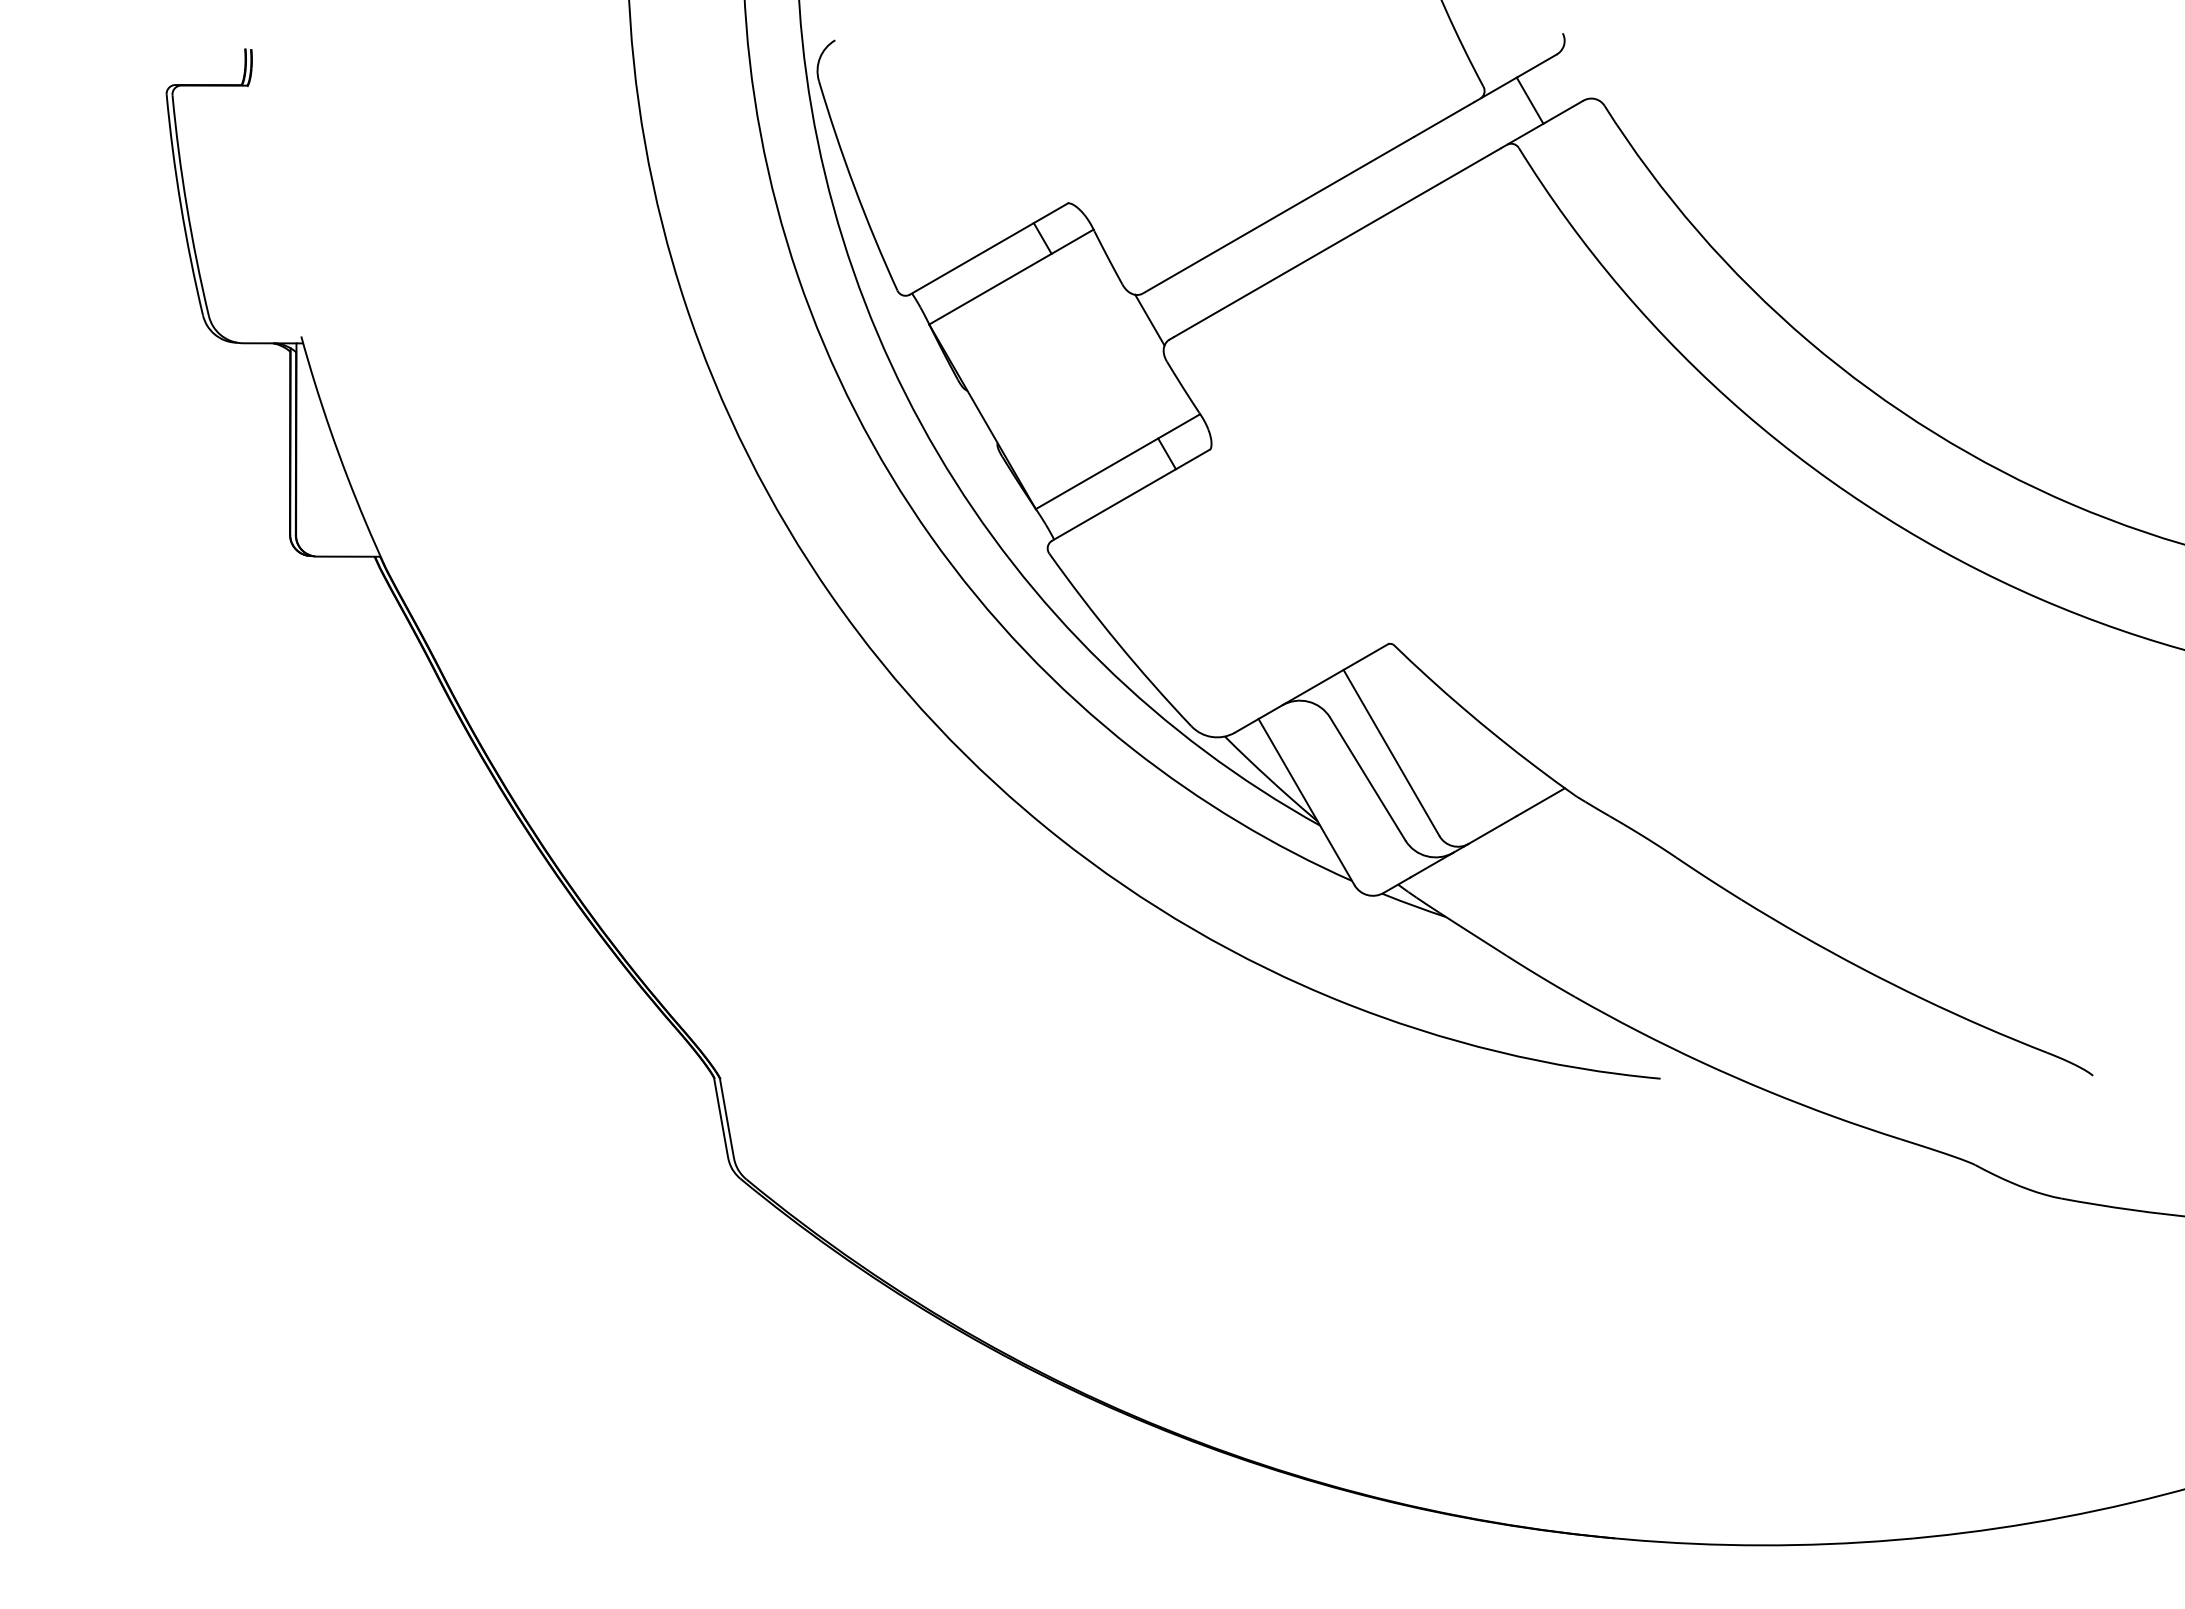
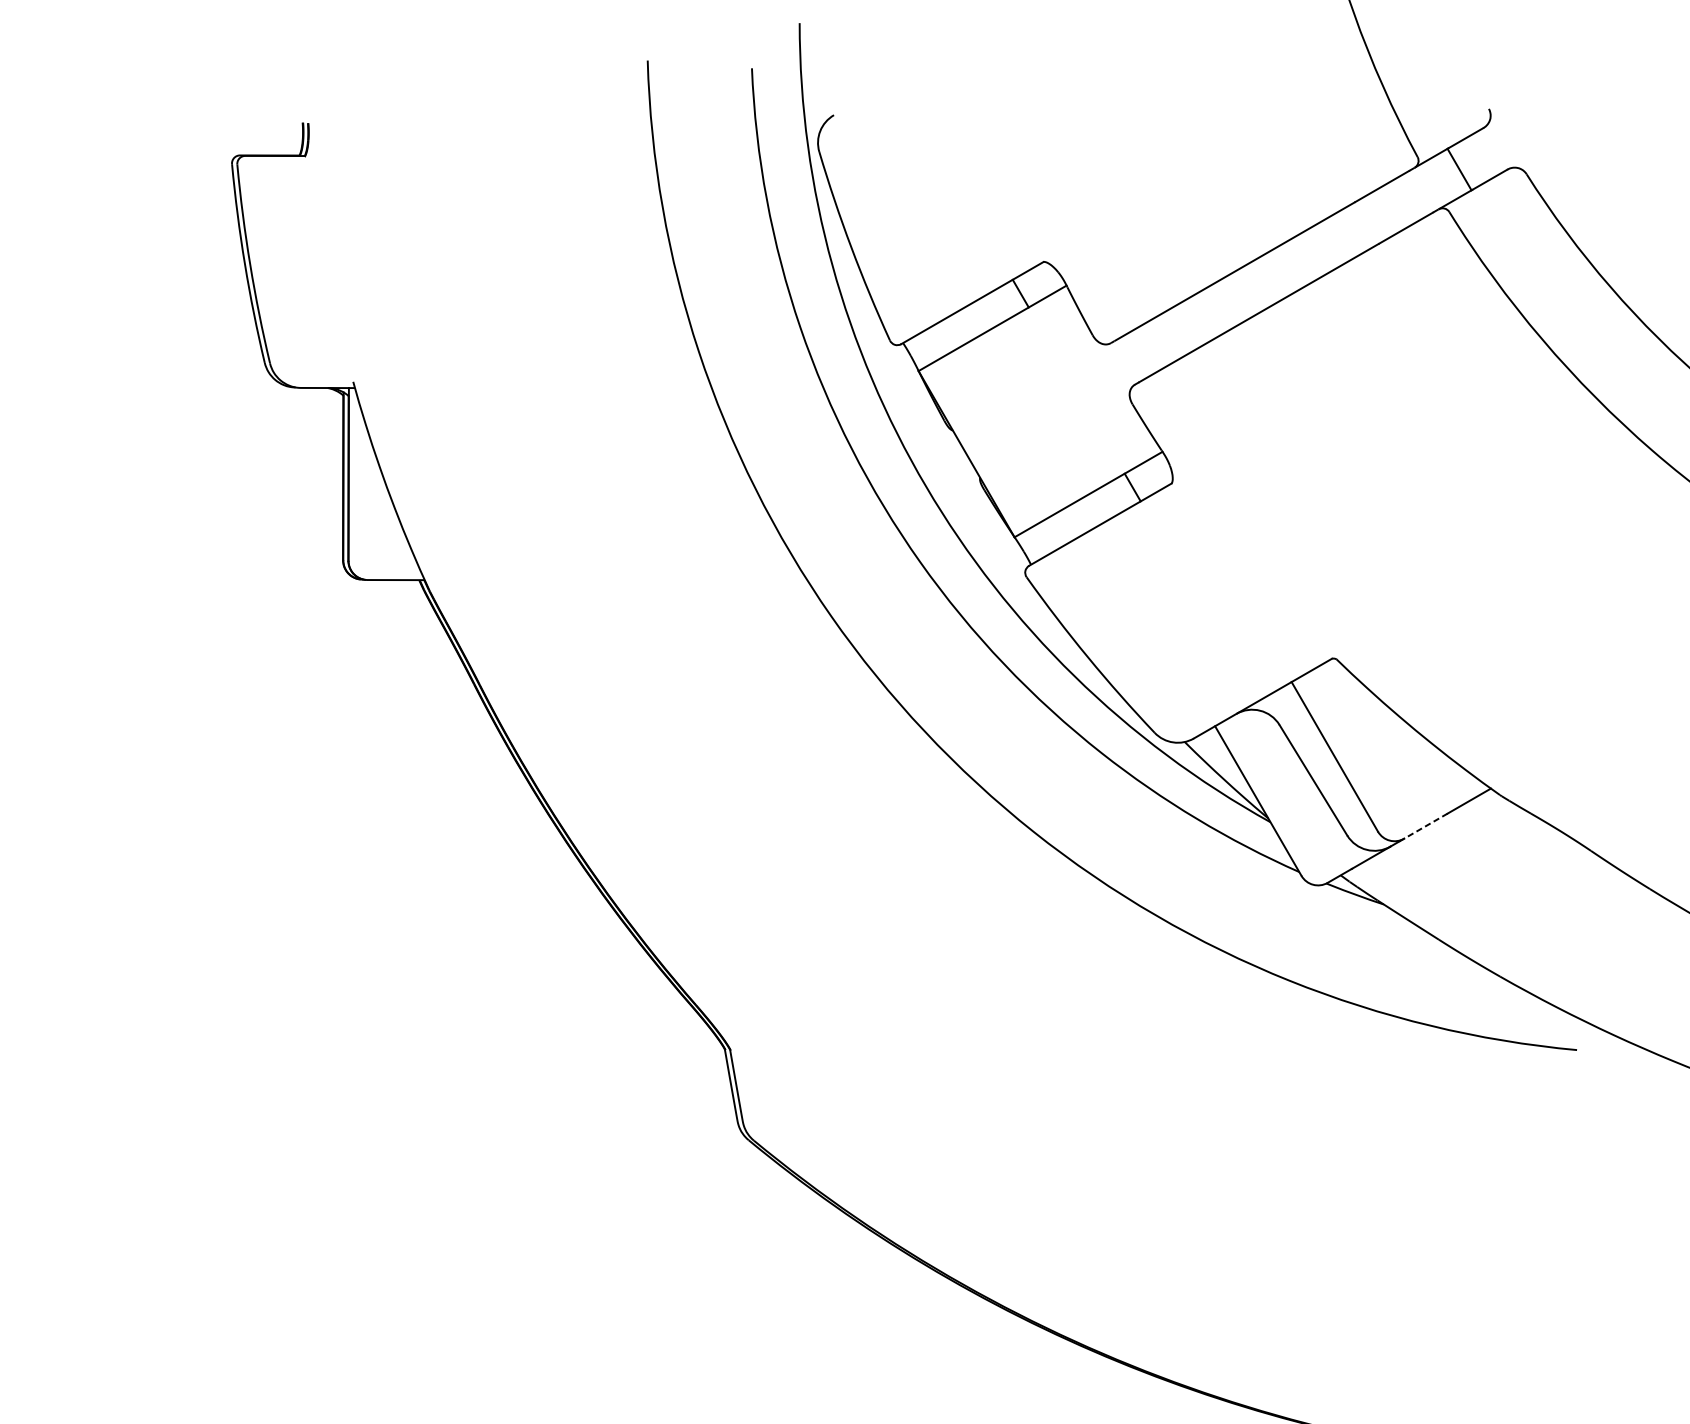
line: (1149, 319) -> (1116, 366), removed
line: (1492, 829) -> (1425, 825), solid -> dashed

